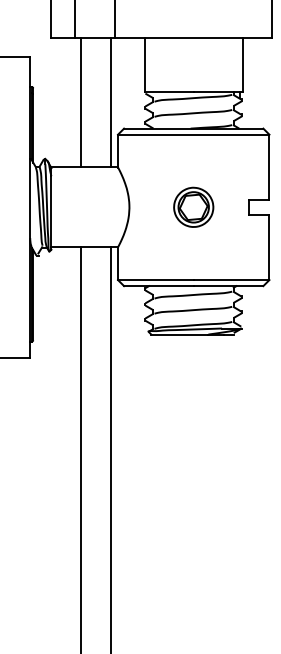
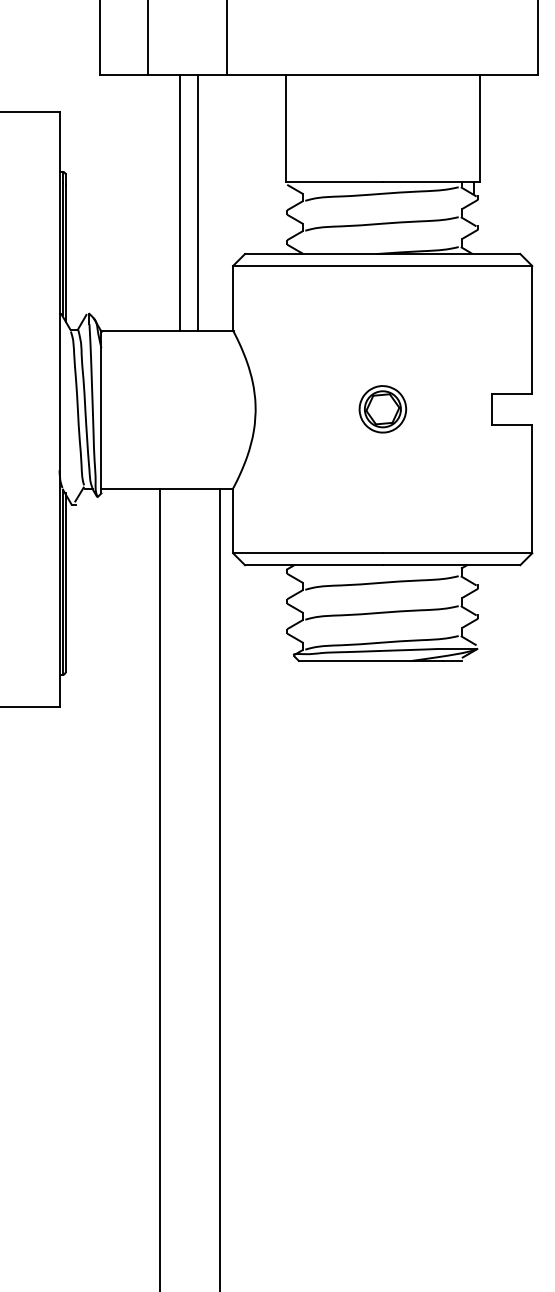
line: (81, 102) -> (180, 202), moved
line: (111, 102) -> (198, 202), moved
part: (193, 206) -> (382, 407), size x0.6

